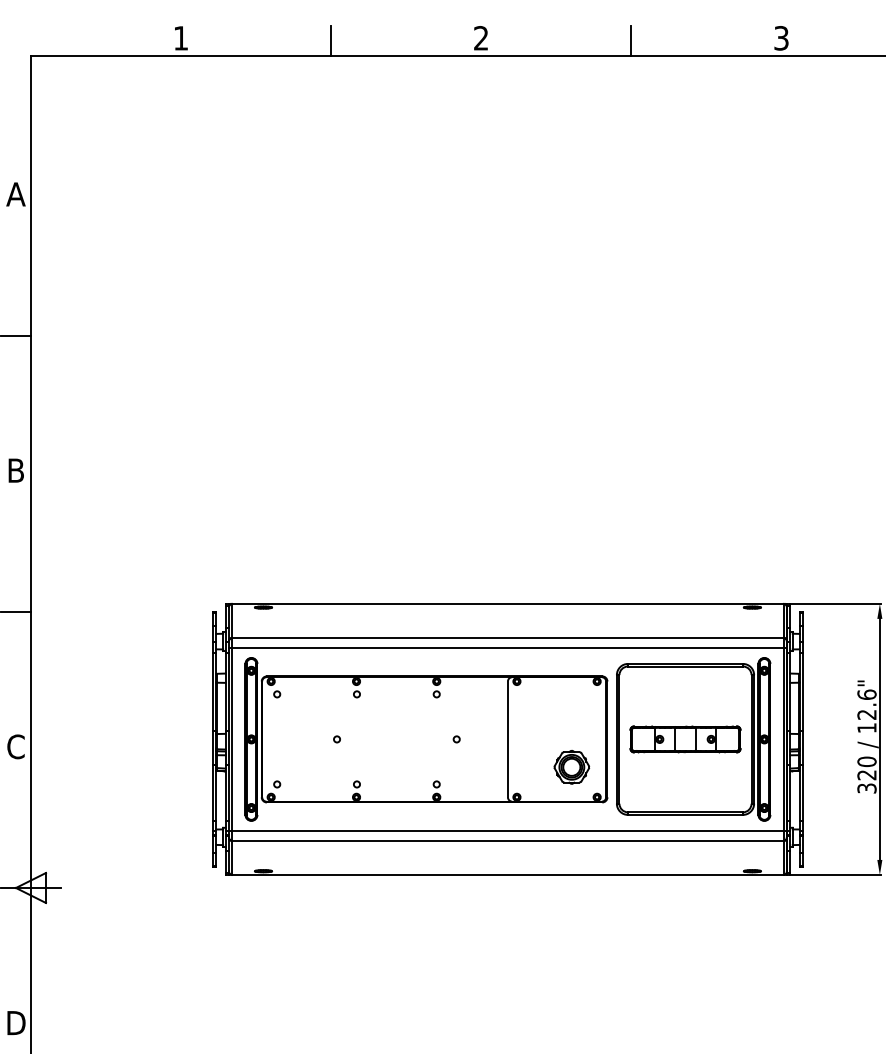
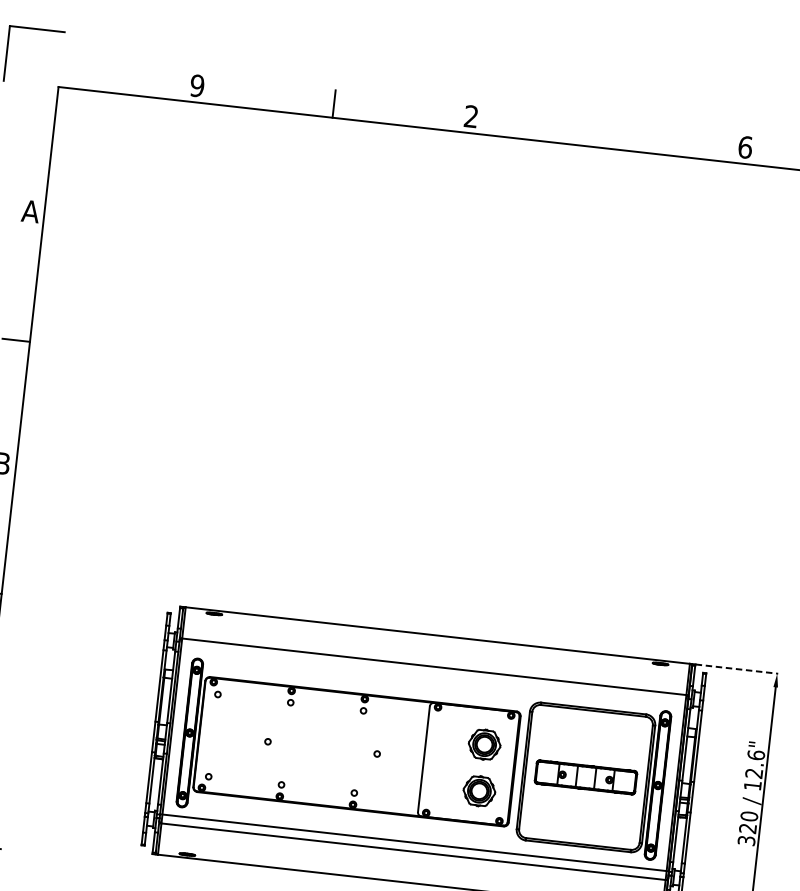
text: (180, 38) -> (196, 86), 1 -> 9
text: (781, 38) -> (745, 147), 3 -> 6
line: (631, 41) -> (608, 134), removed
line: (836, 603) -> (737, 668), solid -> dashed
line: (507, 647) -> (432, 675), removed
part: (571, 716) -> (484, 744), added

